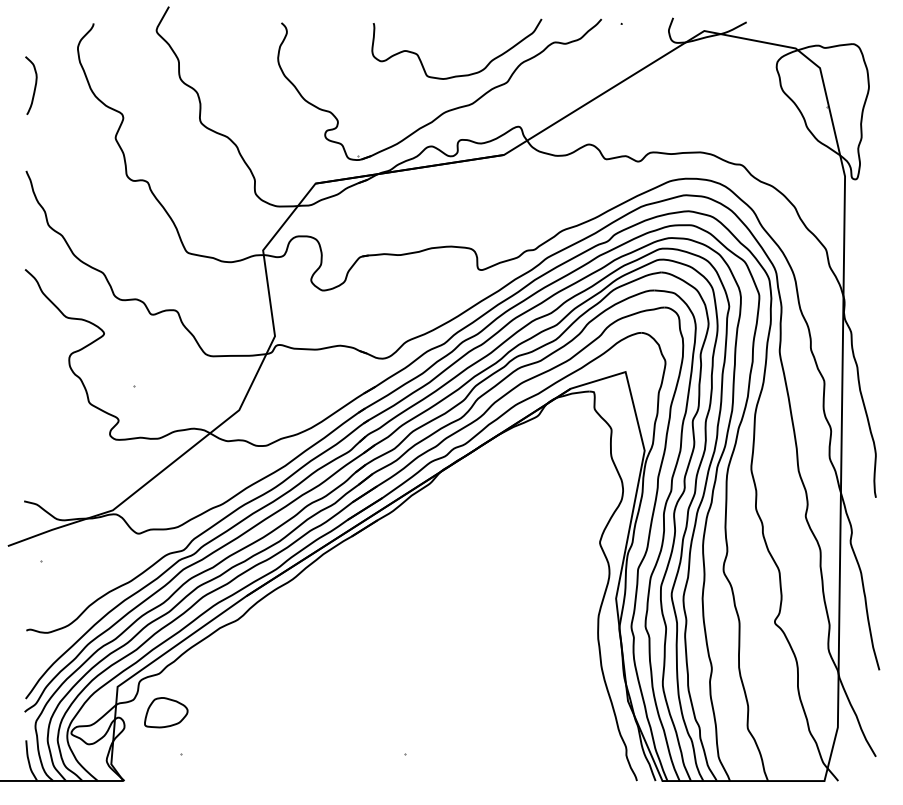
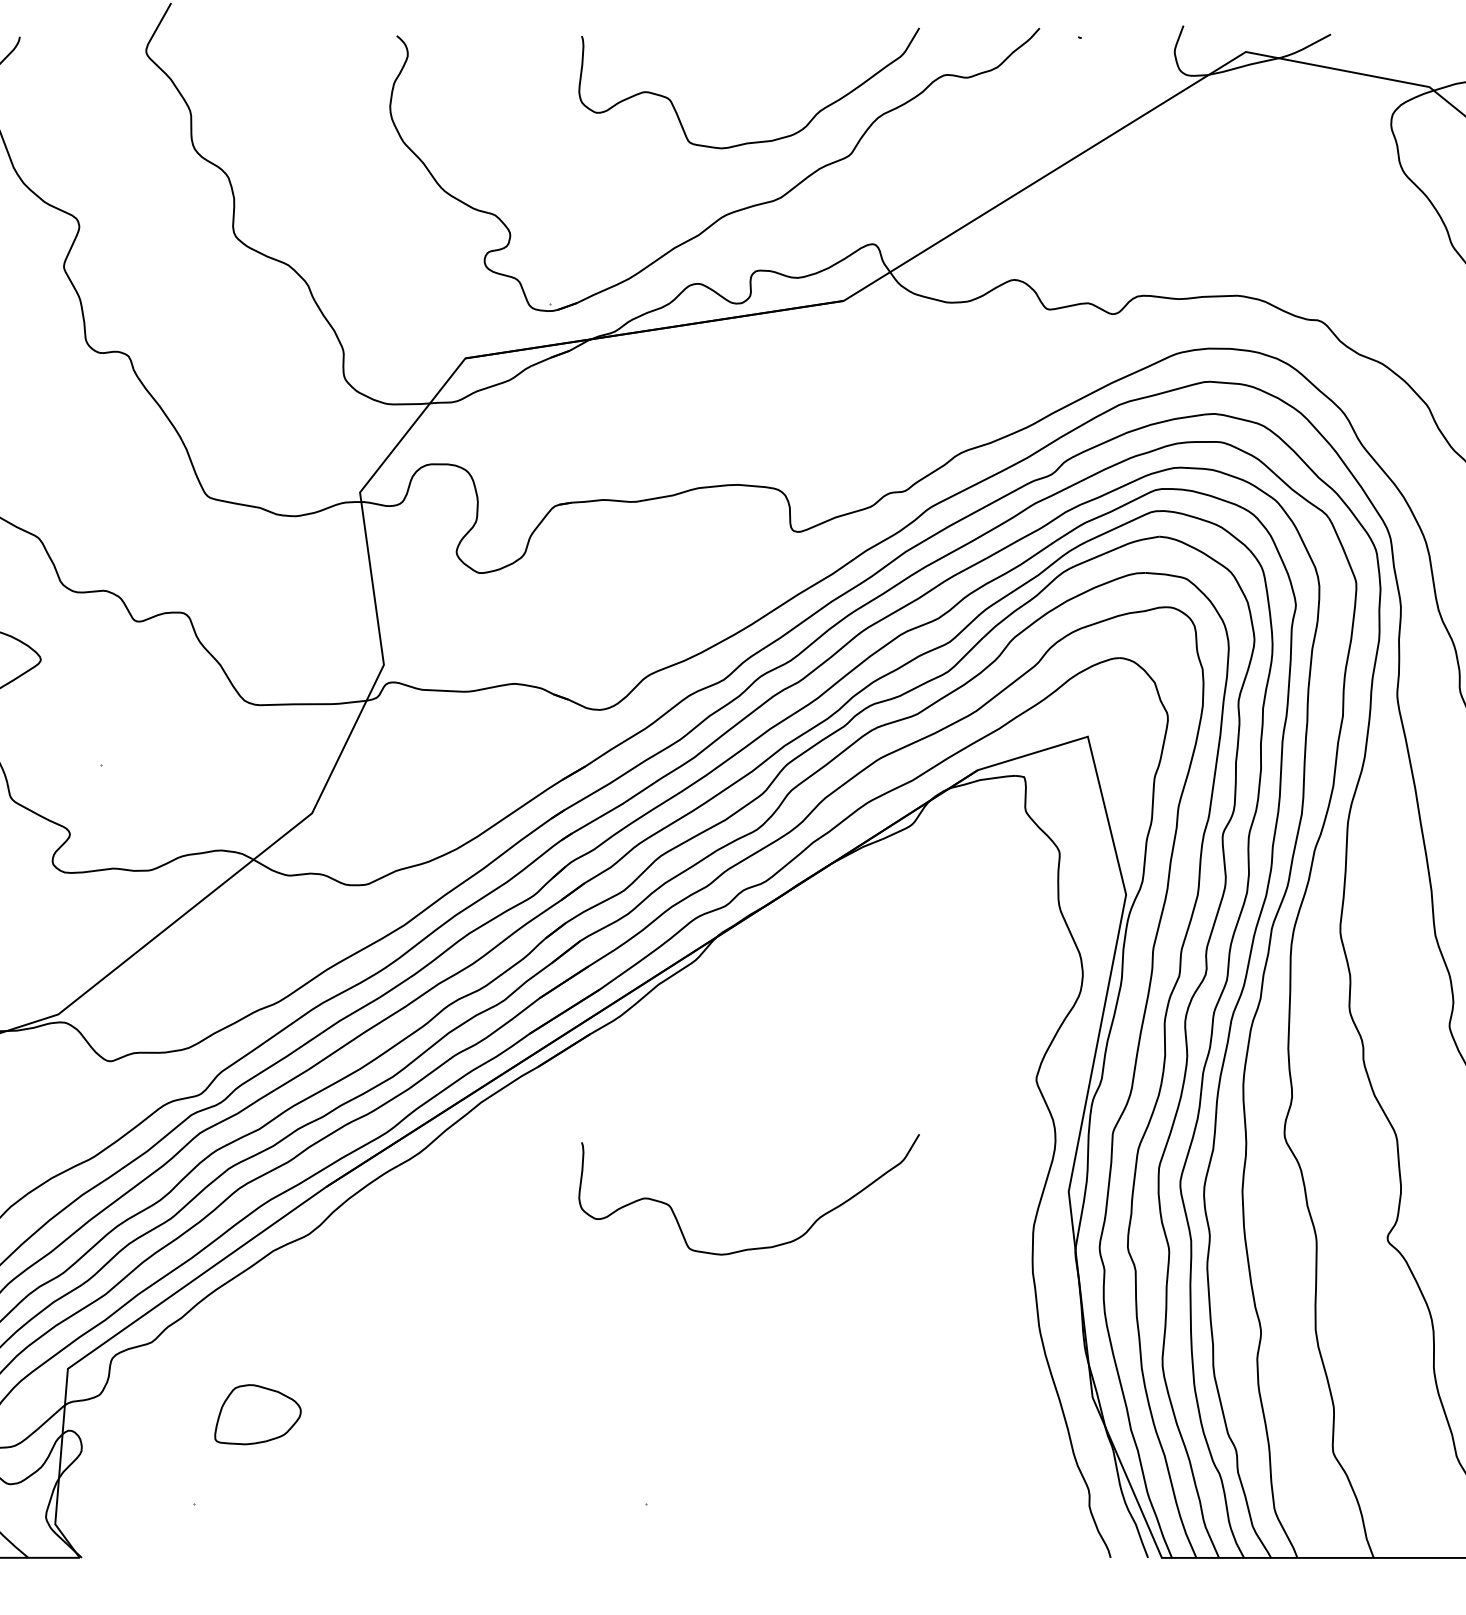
curve: (463, 625) -> (762, 1245), added
part: (166, 712) -> (258, 1414), moved

